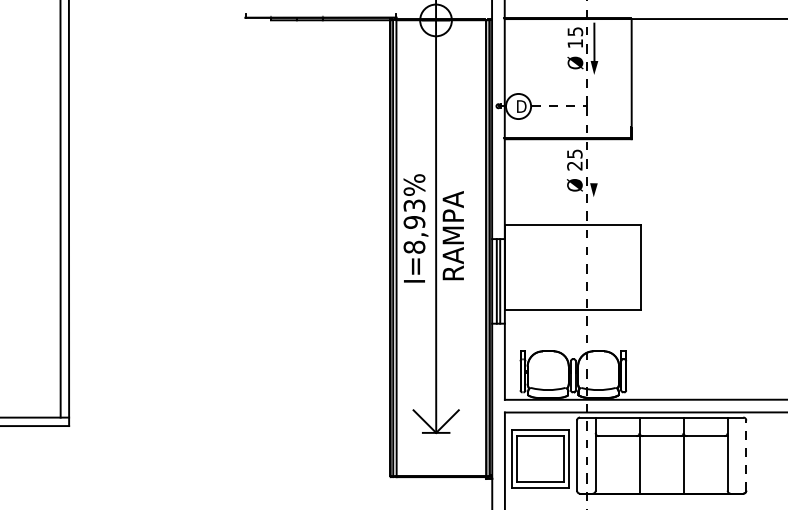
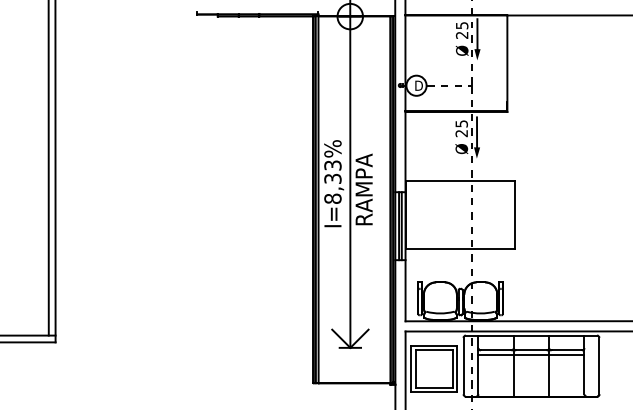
text: (574, 43) -> (461, 35), 15 -> 25
line: (593, 164) -> (476, 132), added
text: (414, 222) -> (332, 178), I=8,93%%% -> I=8,33%%%
line: (661, 442) -> (531, 355), added
line: (746, 455) -> (599, 366), dashed -> solid

